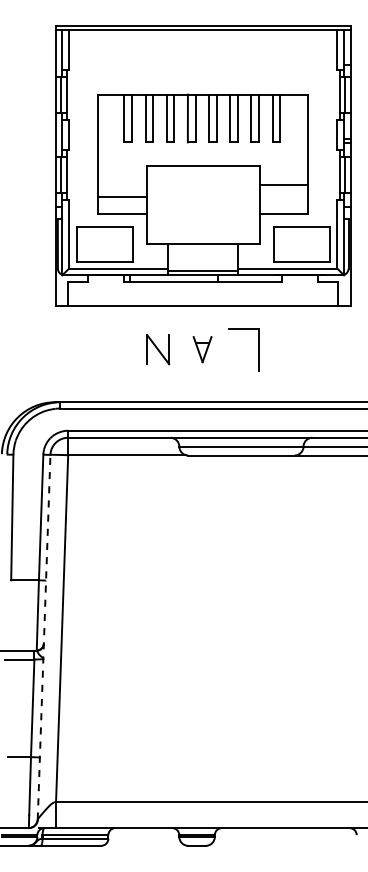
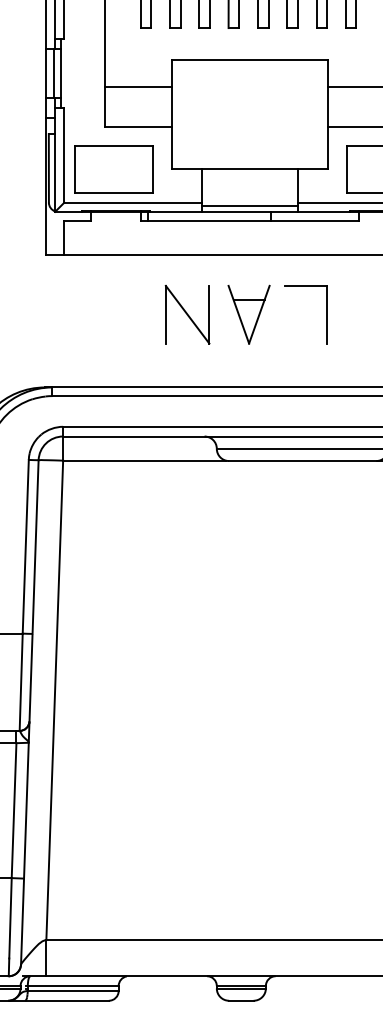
line: (122, 196) -> (138, 86), moved
part: (157, 349) -> (186, 314), size x1.43
part: (202, 349) -> (248, 314), size x1.67
line: (44, 636) -> (30, 711), dashed -> solid

